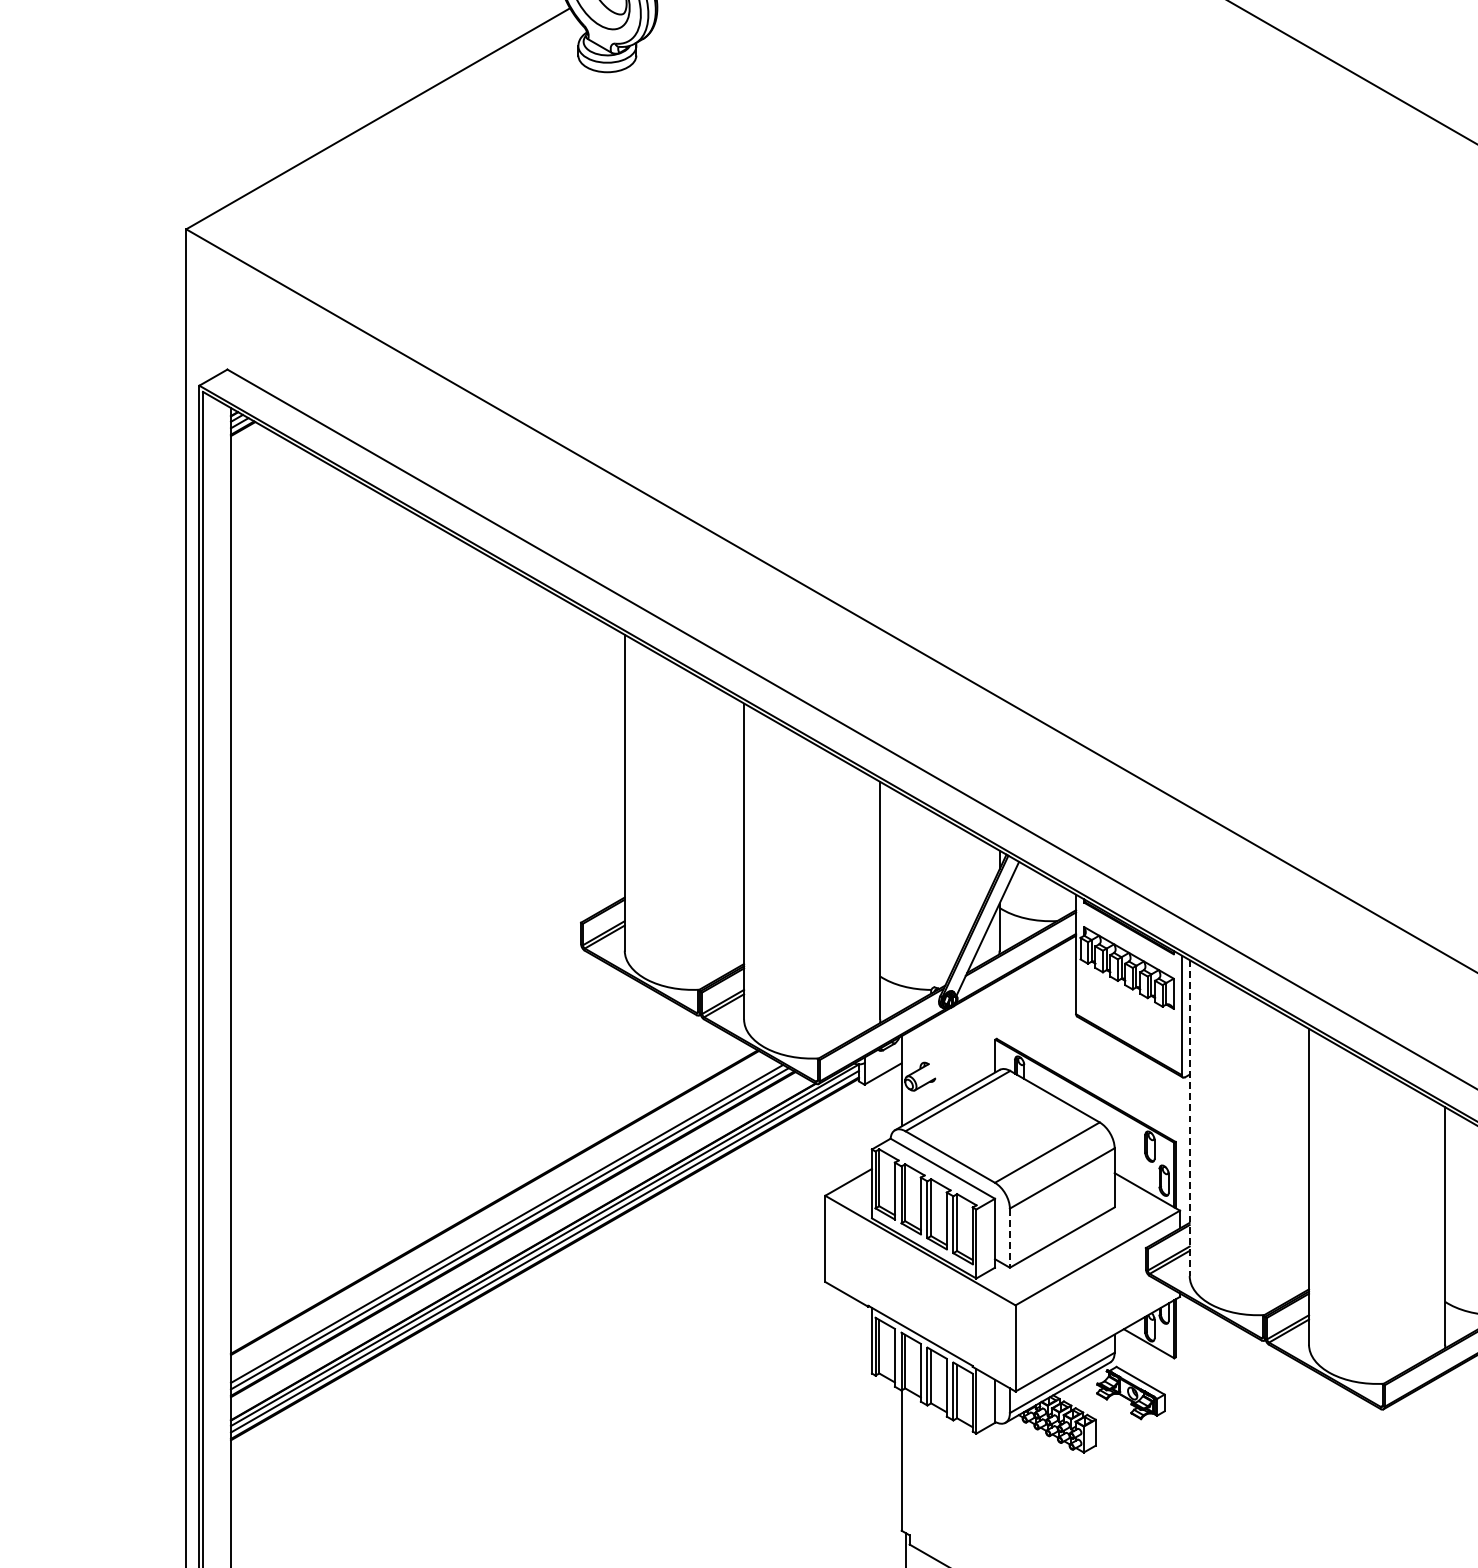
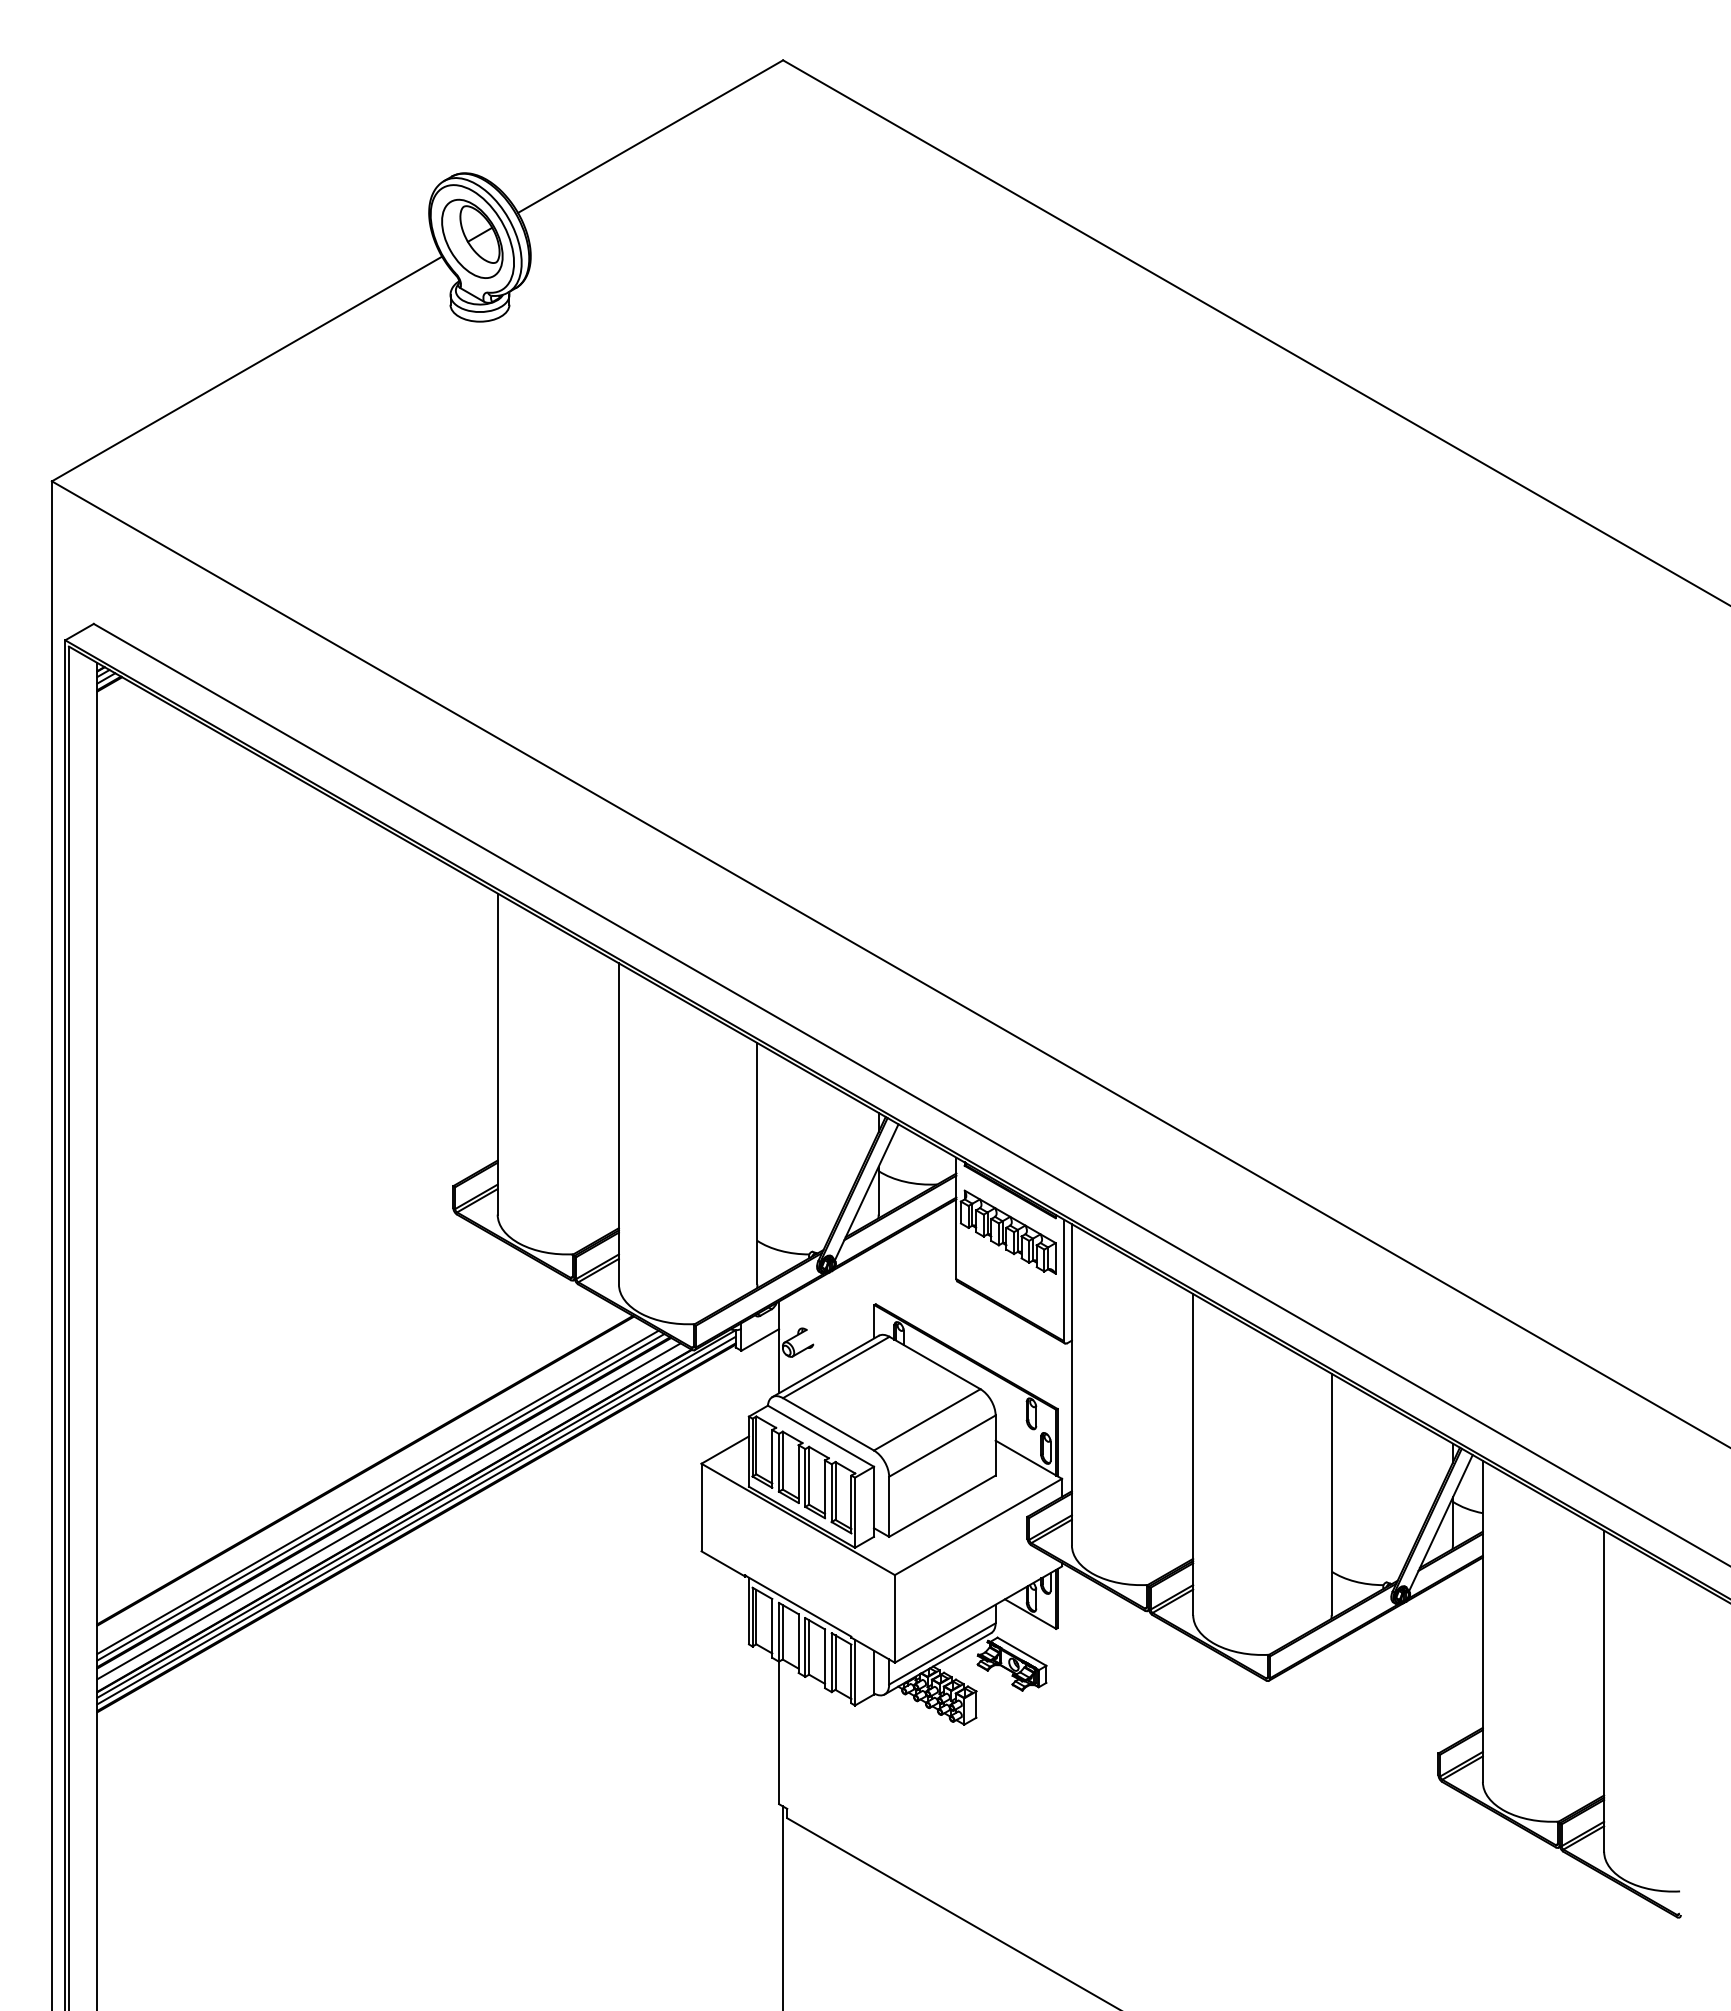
line: (1189, 1117) -> (1071, 1384), dashed -> solid
line: (1010, 1238) -> (889, 1507), dashed -> solid
line: (517, 1242) -> (388, 1511), added

